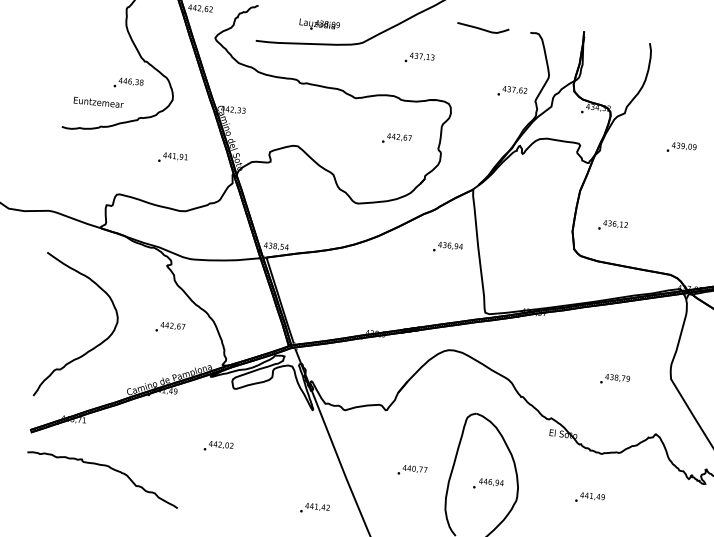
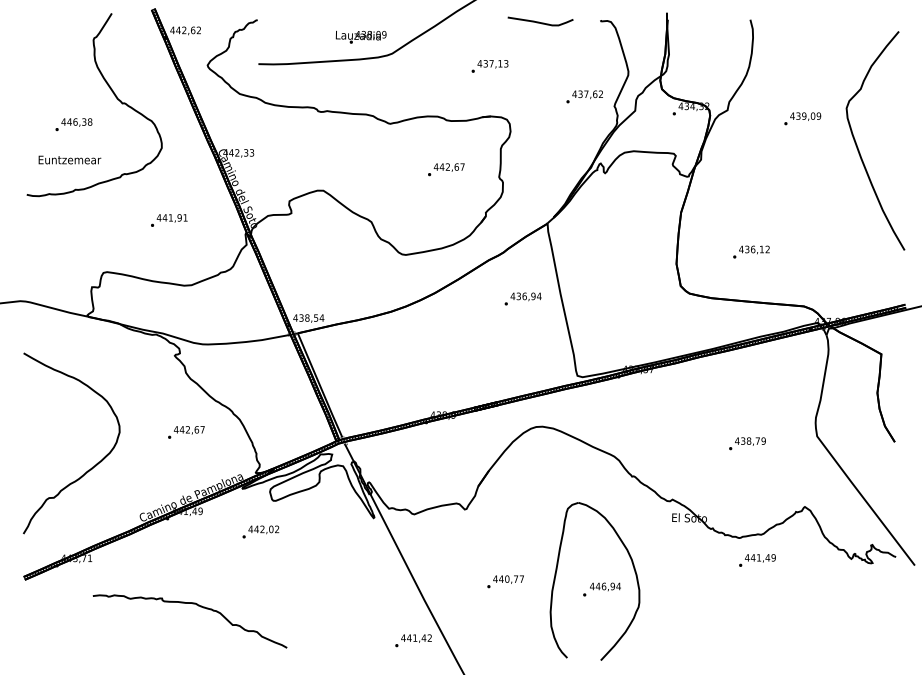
text: (319, 24) -> (360, 36), moved
text: (419, 58) -> (489, 66), moved
text: (128, 83) -> (73, 124), moved
text: (681, 147) -> (802, 118), moved
text: (613, 225) -> (751, 251), moved
text: (218, 446) -> (260, 531), moved
curve: (105, 466) -> (192, 604), moved
text: (590, 498) -> (757, 560), moved
text: (315, 508) -> (413, 640), moved

